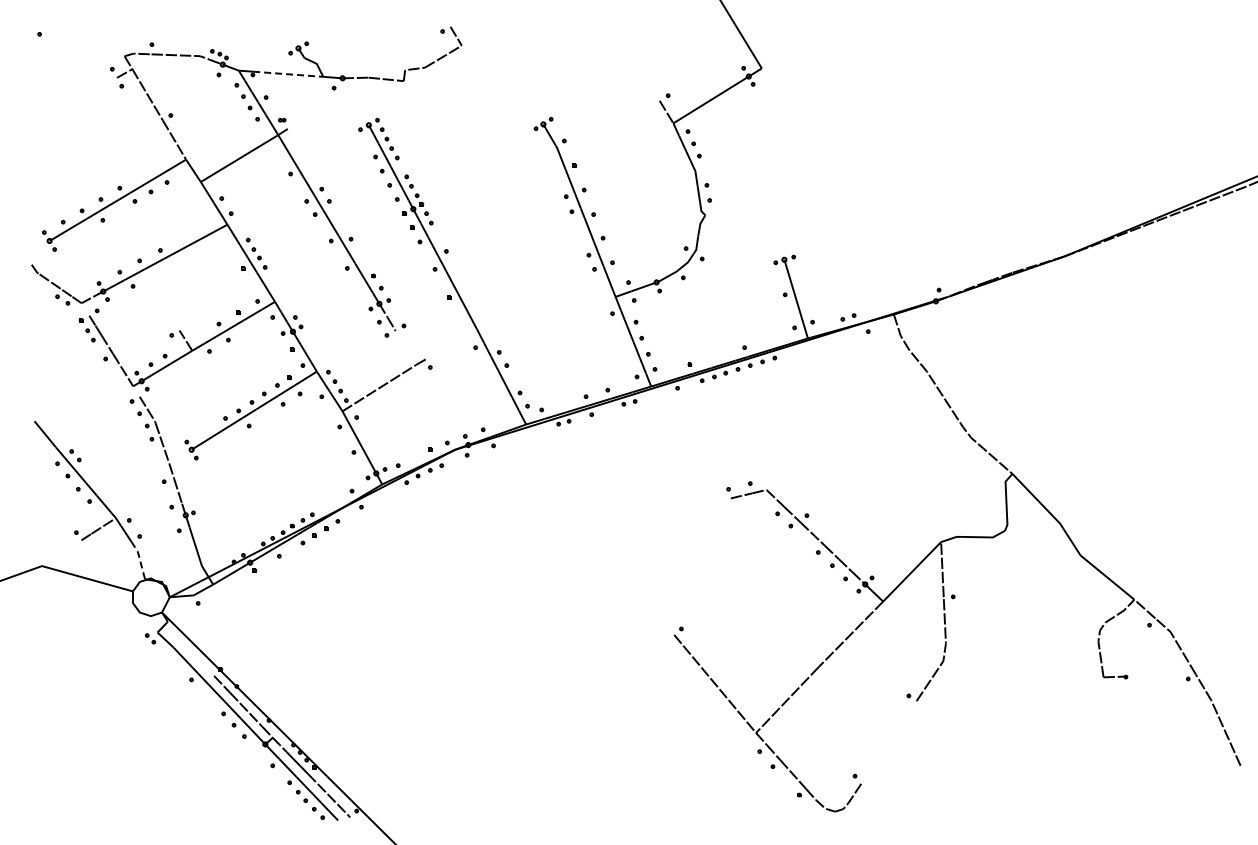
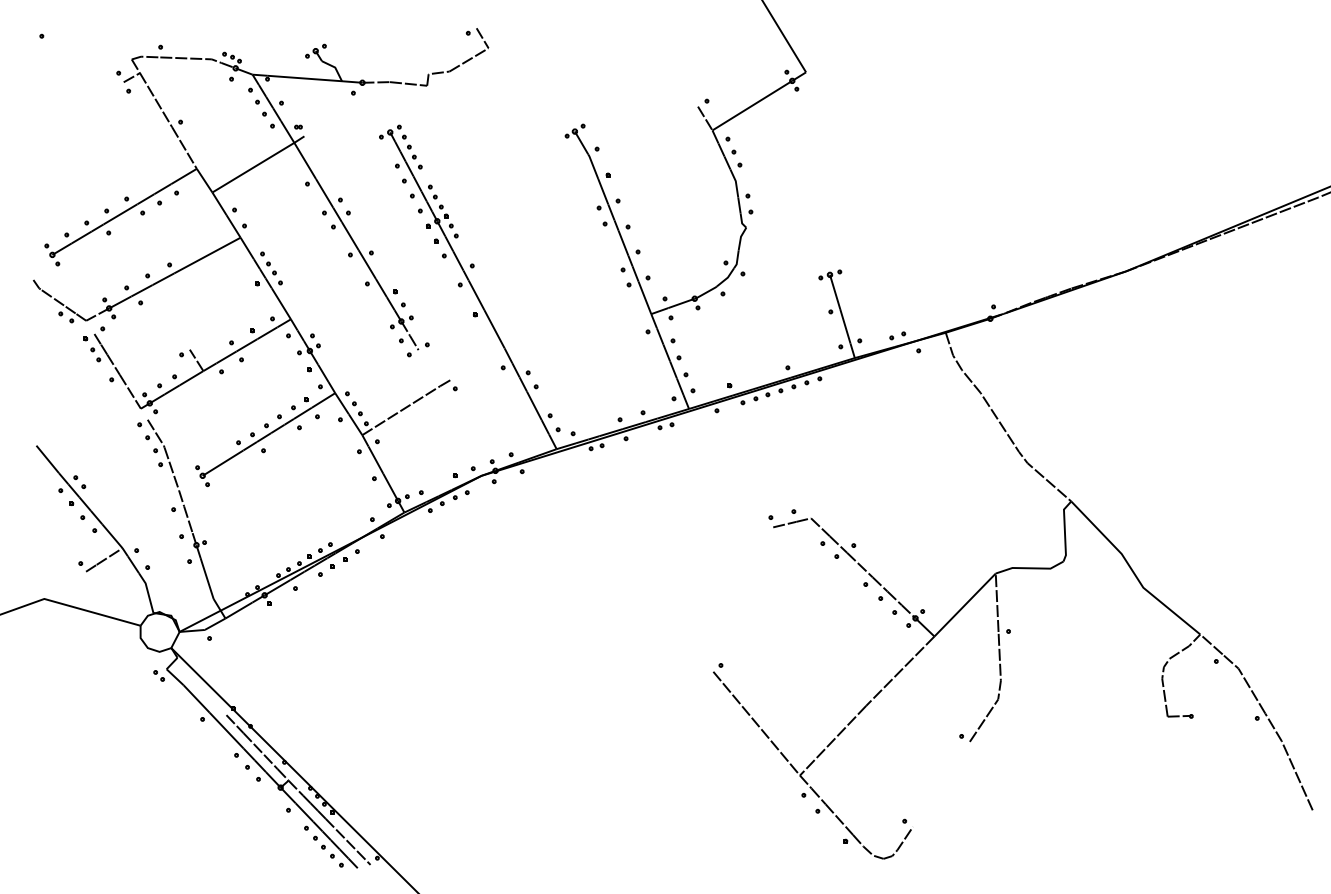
line: (288, 74) -> (305, 78), dashed -> solid
line: (139, 559) -> (147, 591), dashed -> solid

